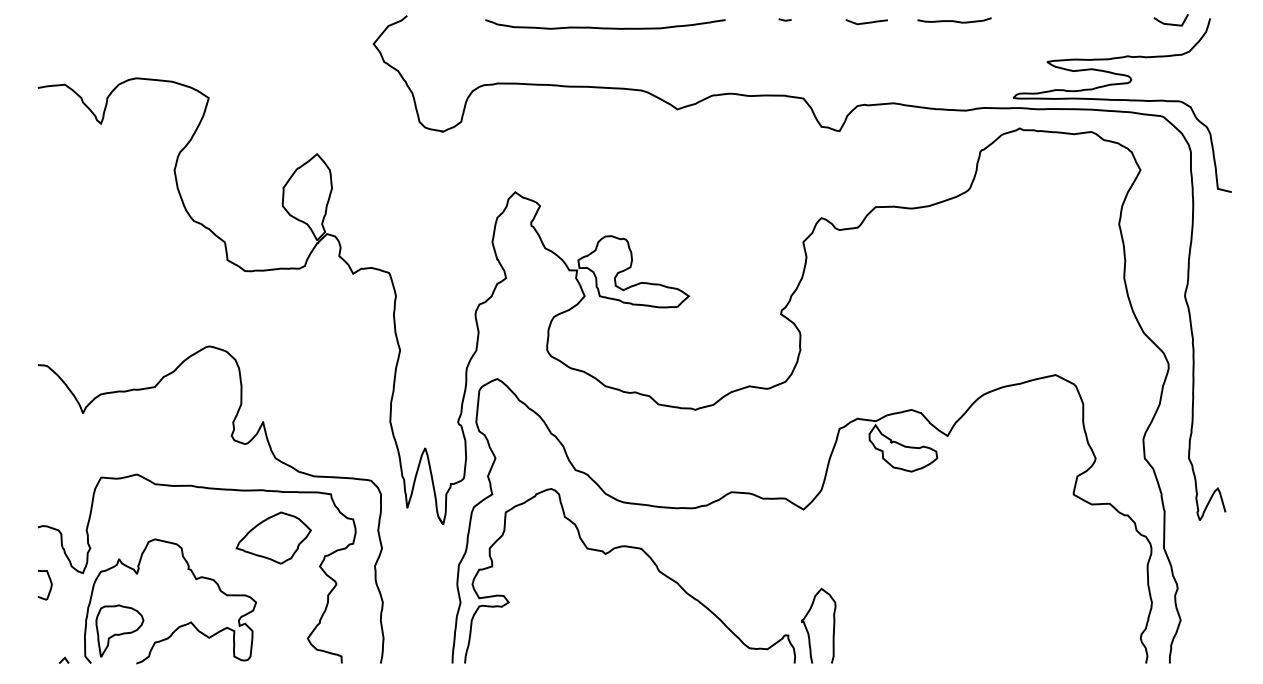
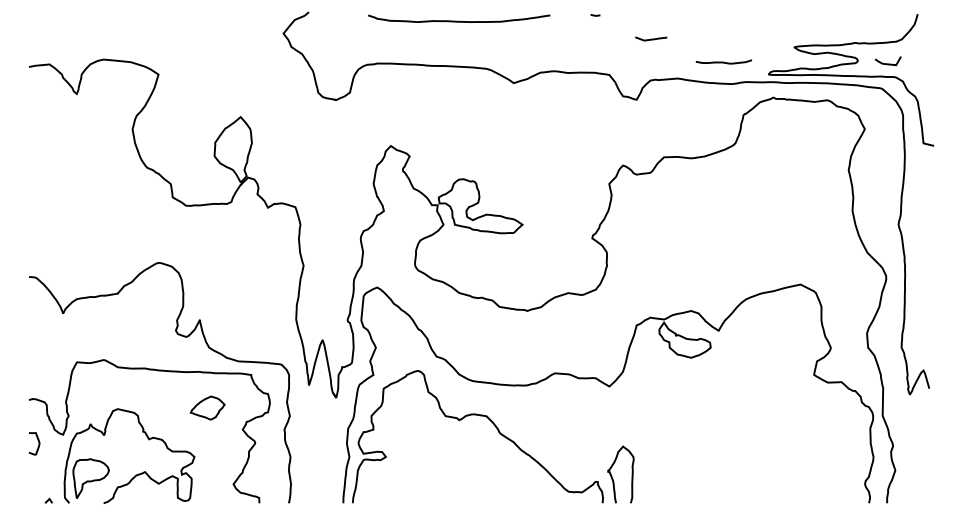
curve: (954, 20) -> (723, 62), moved
curve: (866, 22) -> (651, 39), moved
curve: (1170, 23) -> (887, 63), moved
part: (273, 537) -> (207, 407), size x0.6

